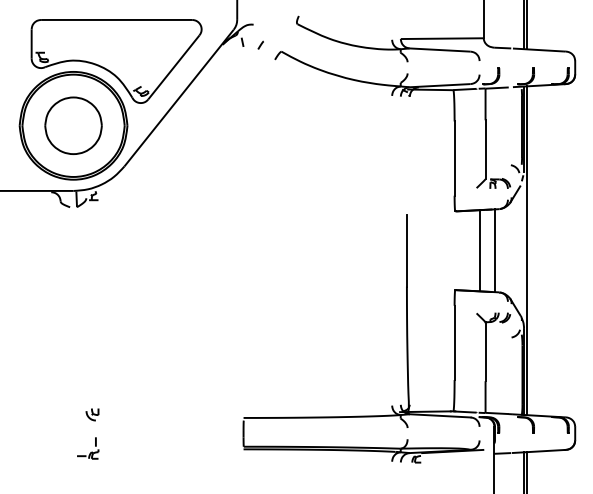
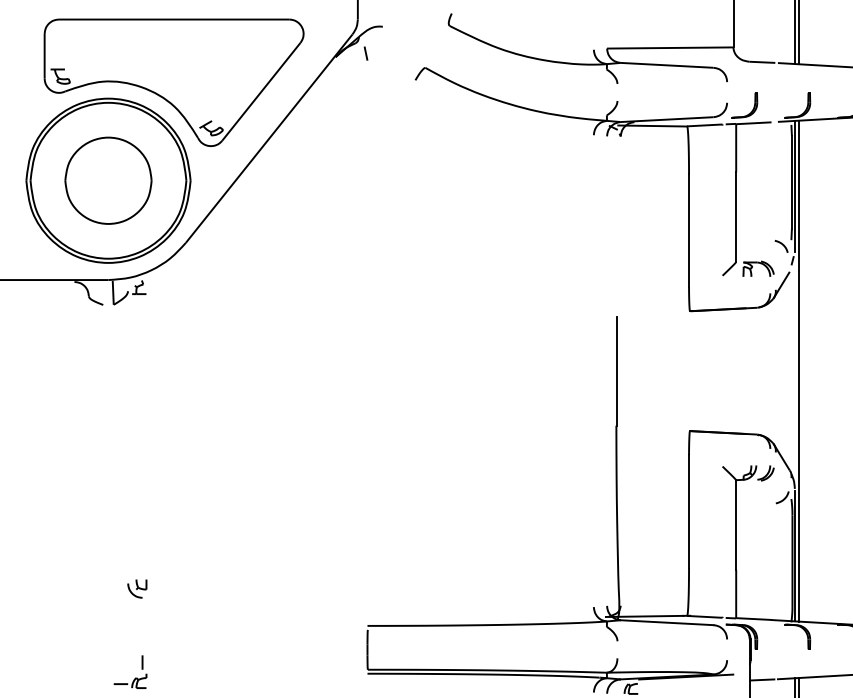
curve: (260, 44) -> (393, 56), removed
line: (479, 250) -> (726, 370), removed
line: (495, 250) -> (751, 370), removed
part: (92, 414) -> (137, 588), moved

